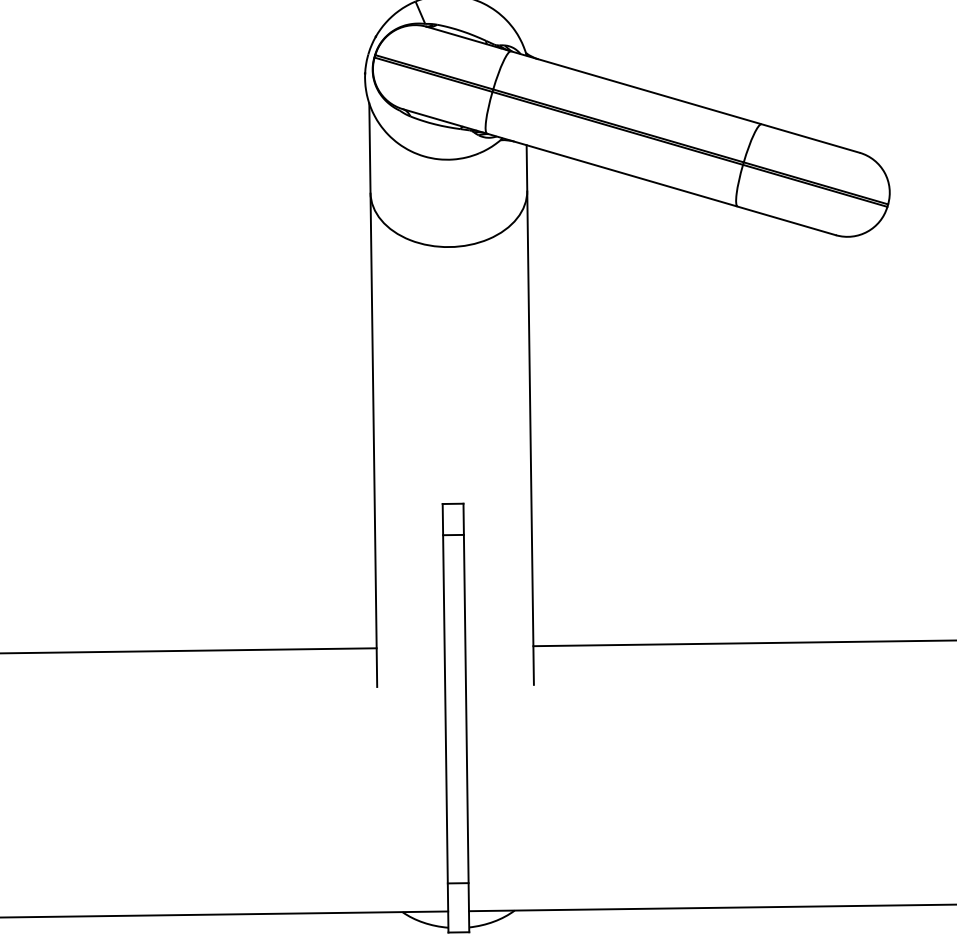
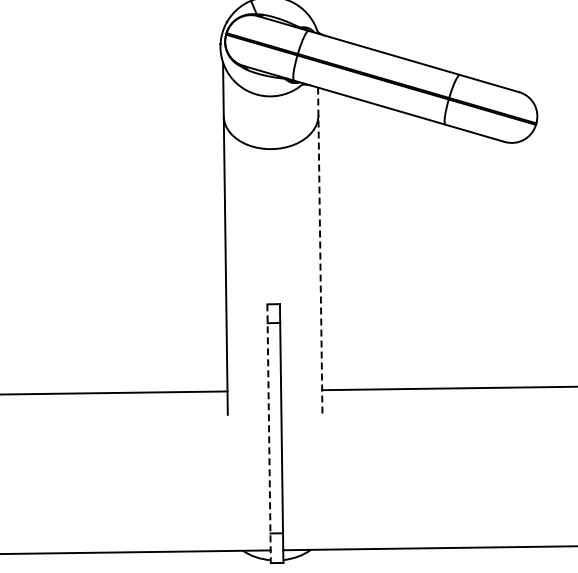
line: (530, 414) -> (320, 250), solid -> dashed
line: (446, 719) -> (269, 434), solid -> dashed

